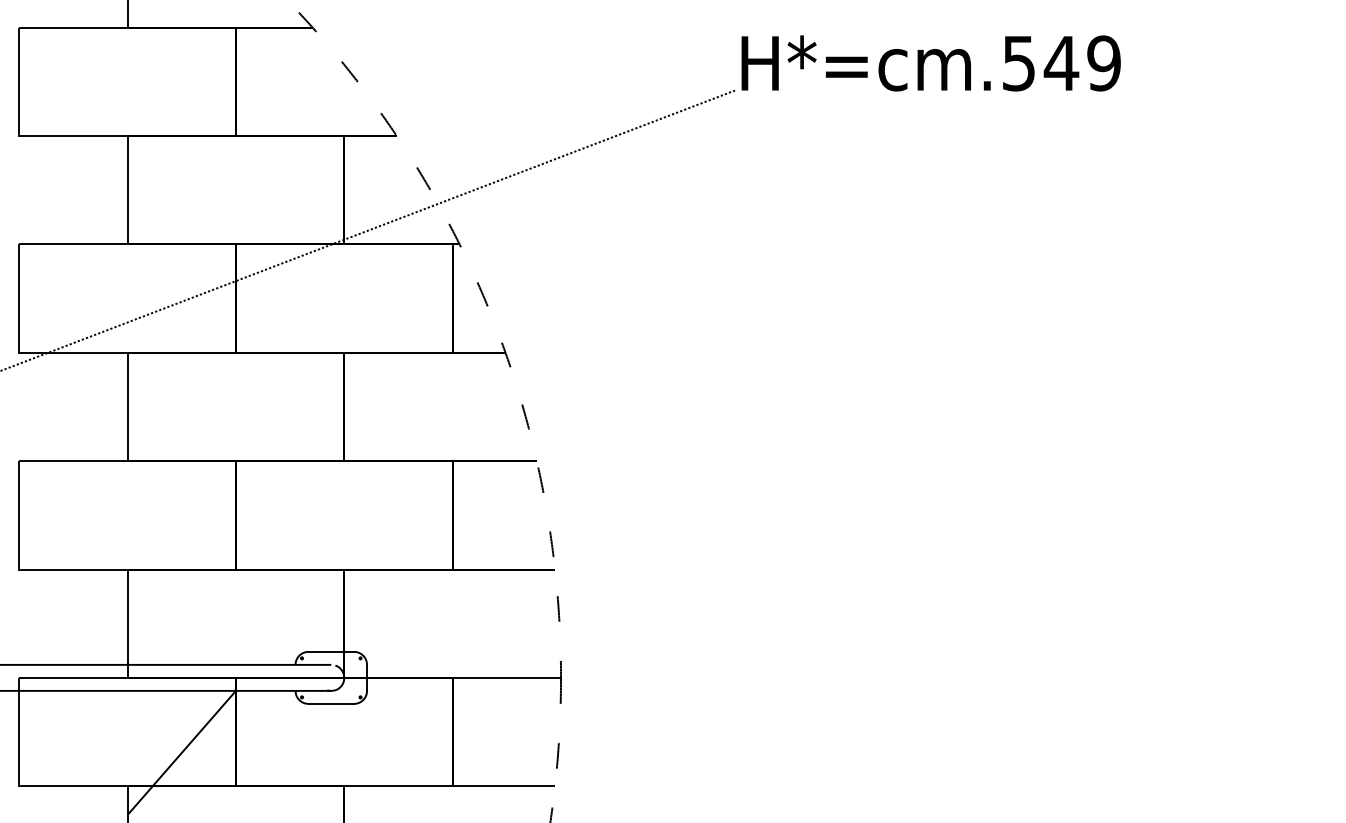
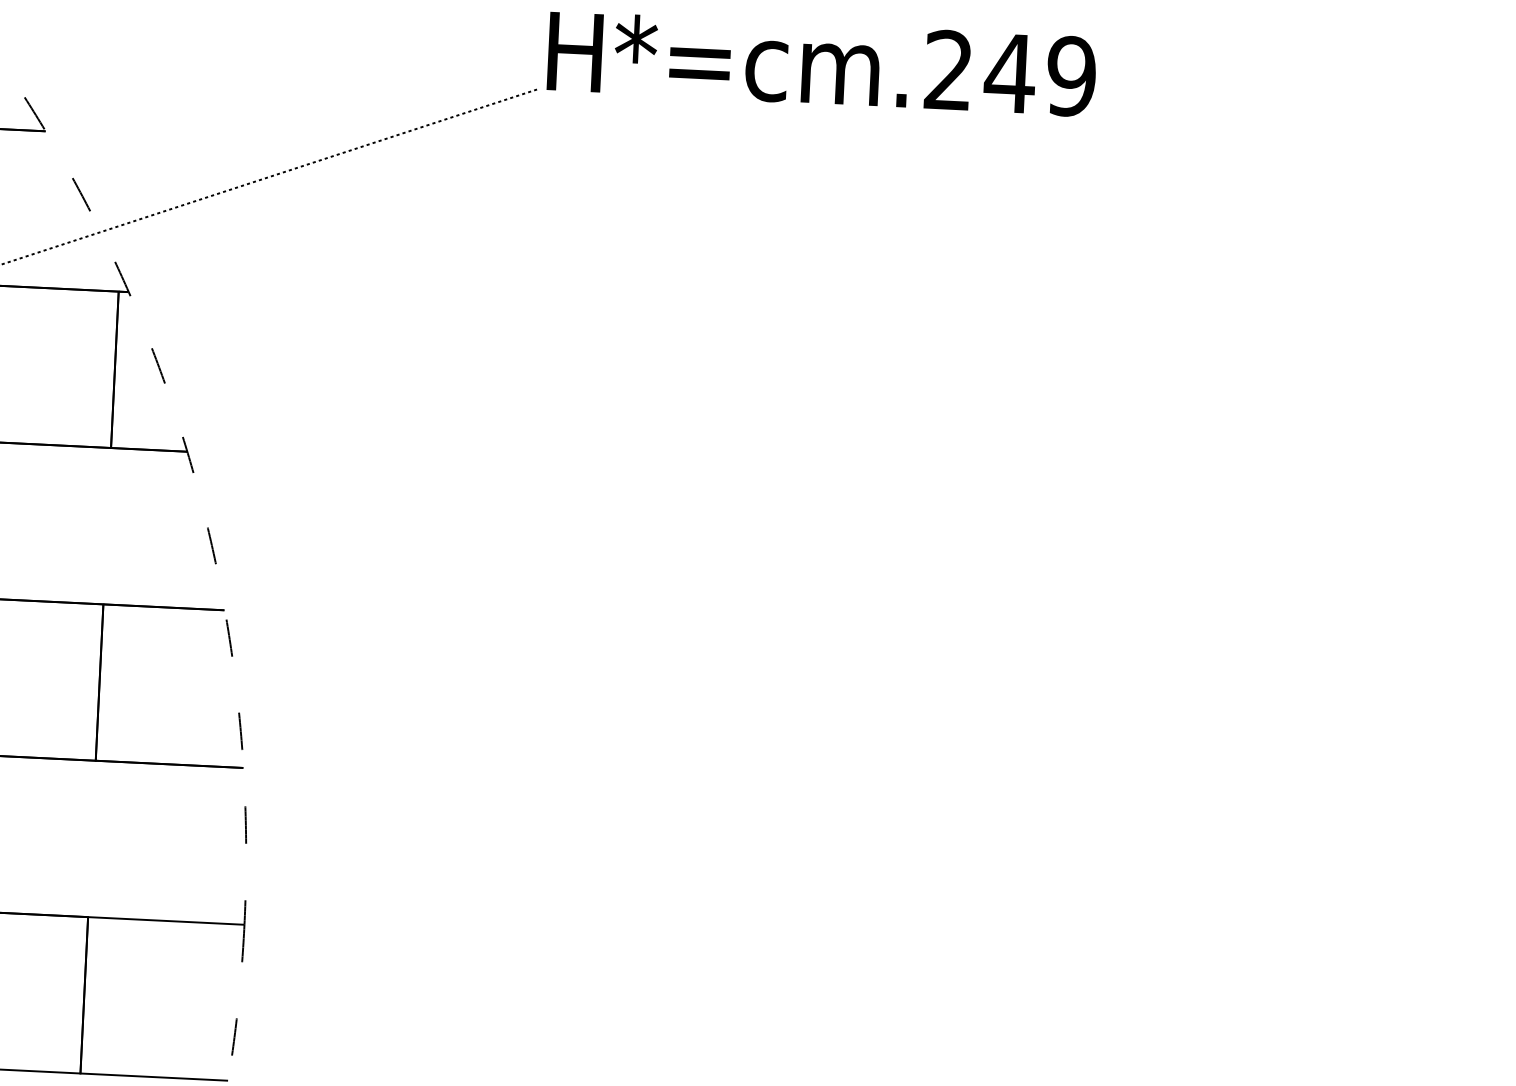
text: (1018, 63) -> (947, 70), H*=cm.549 -> H*=cm.249

